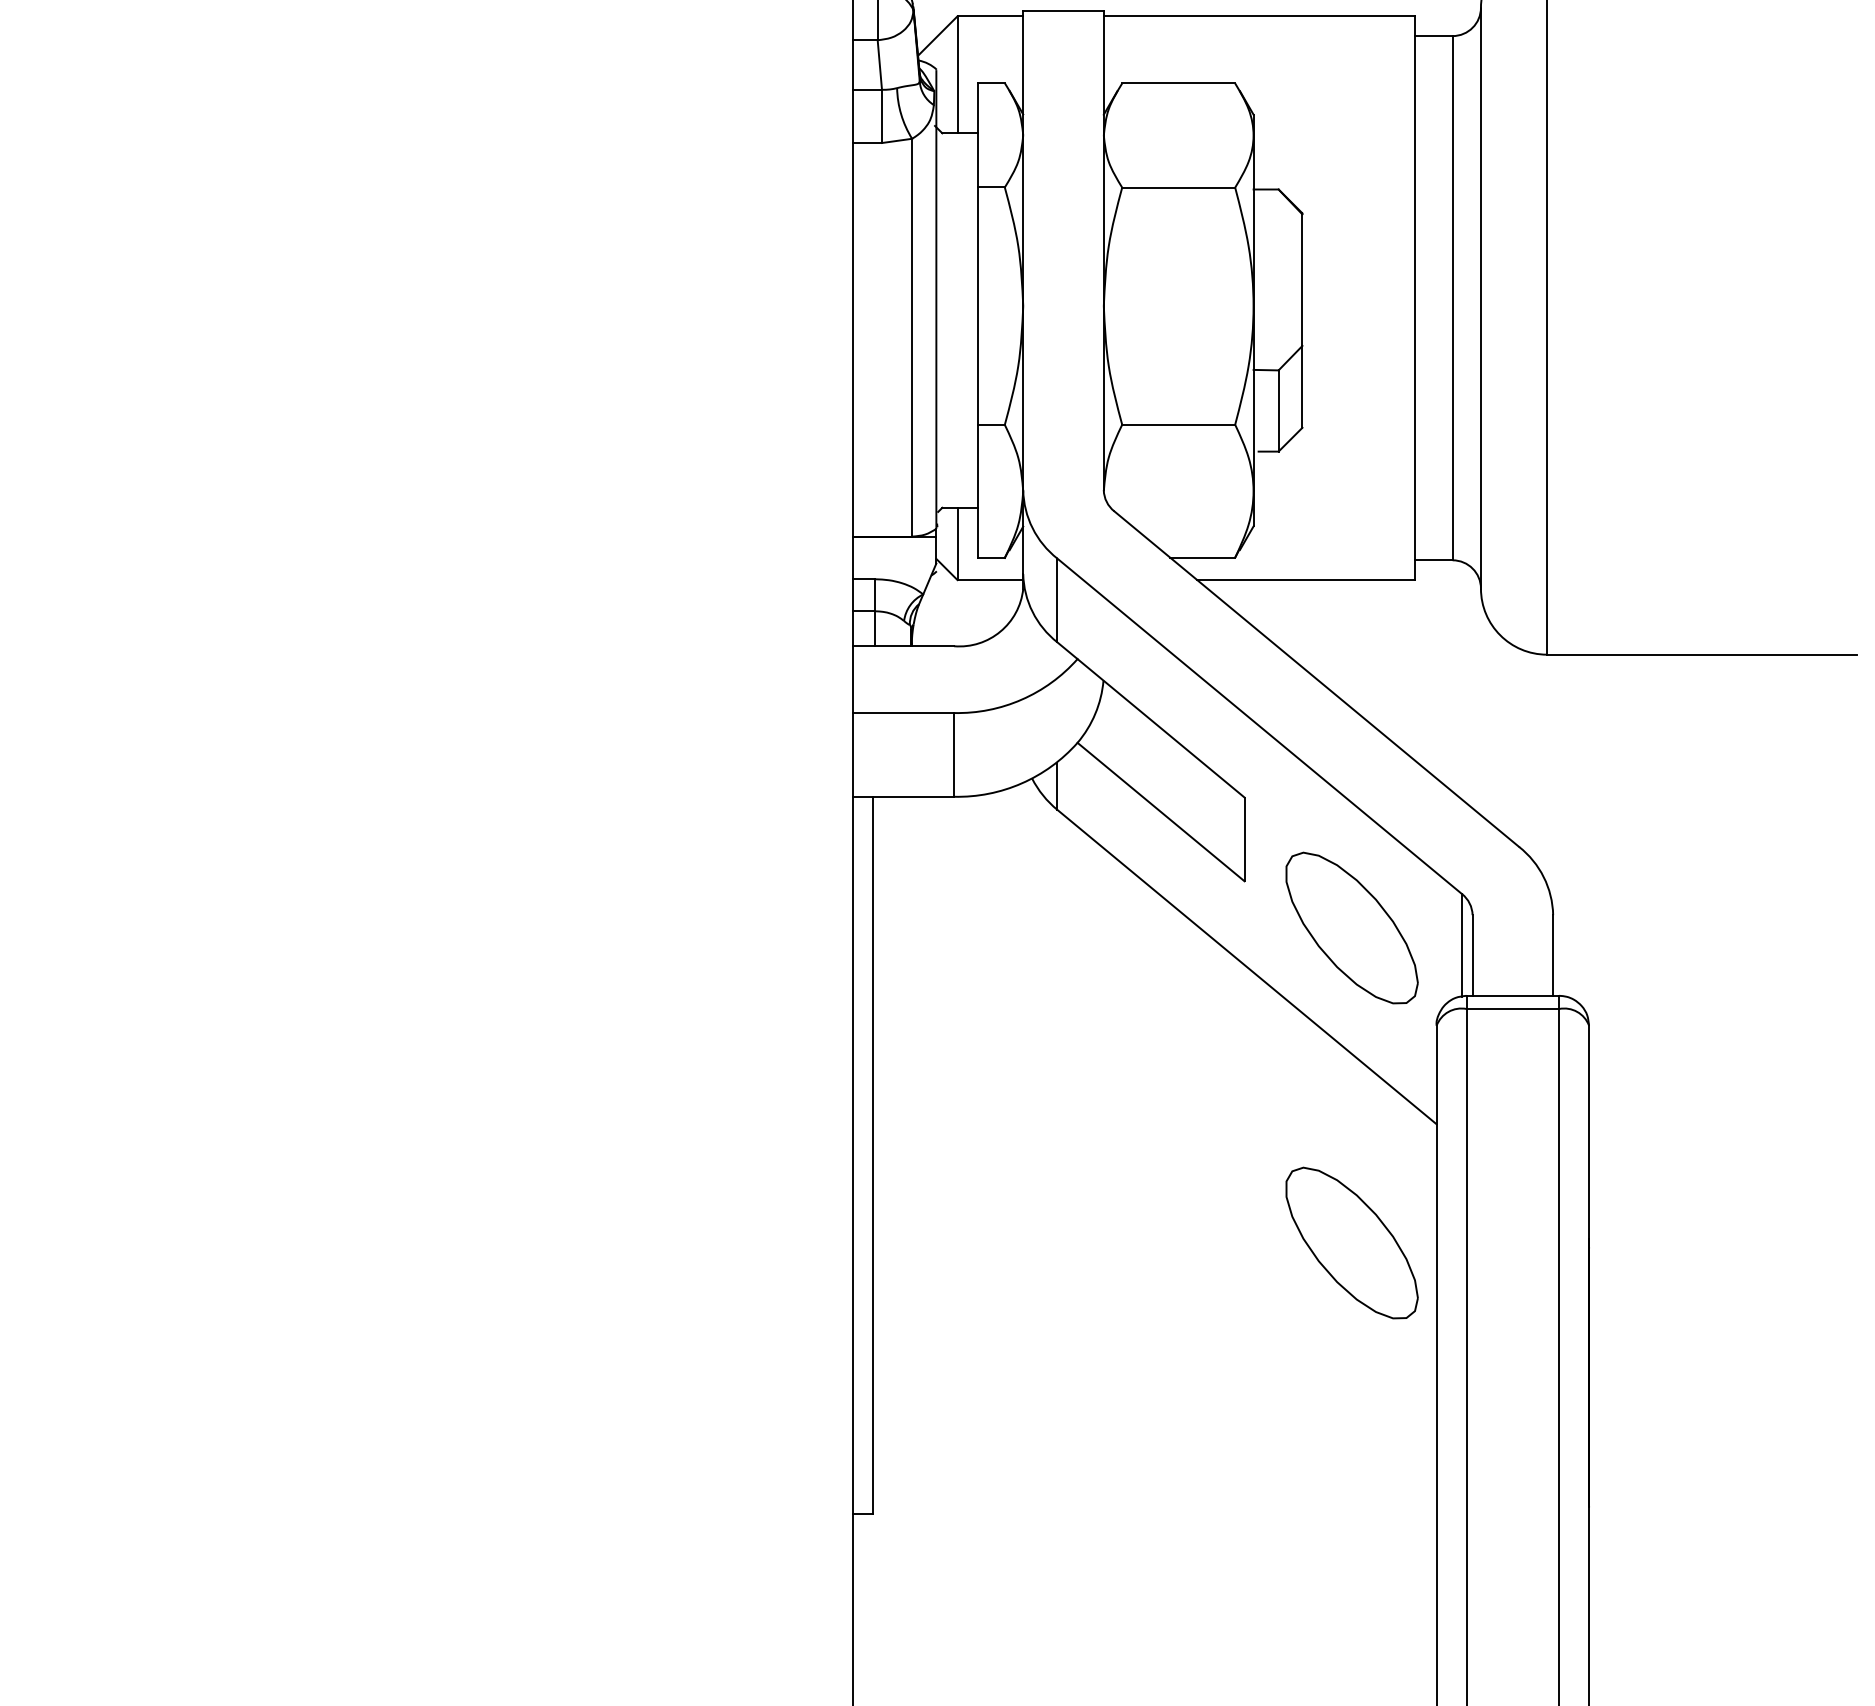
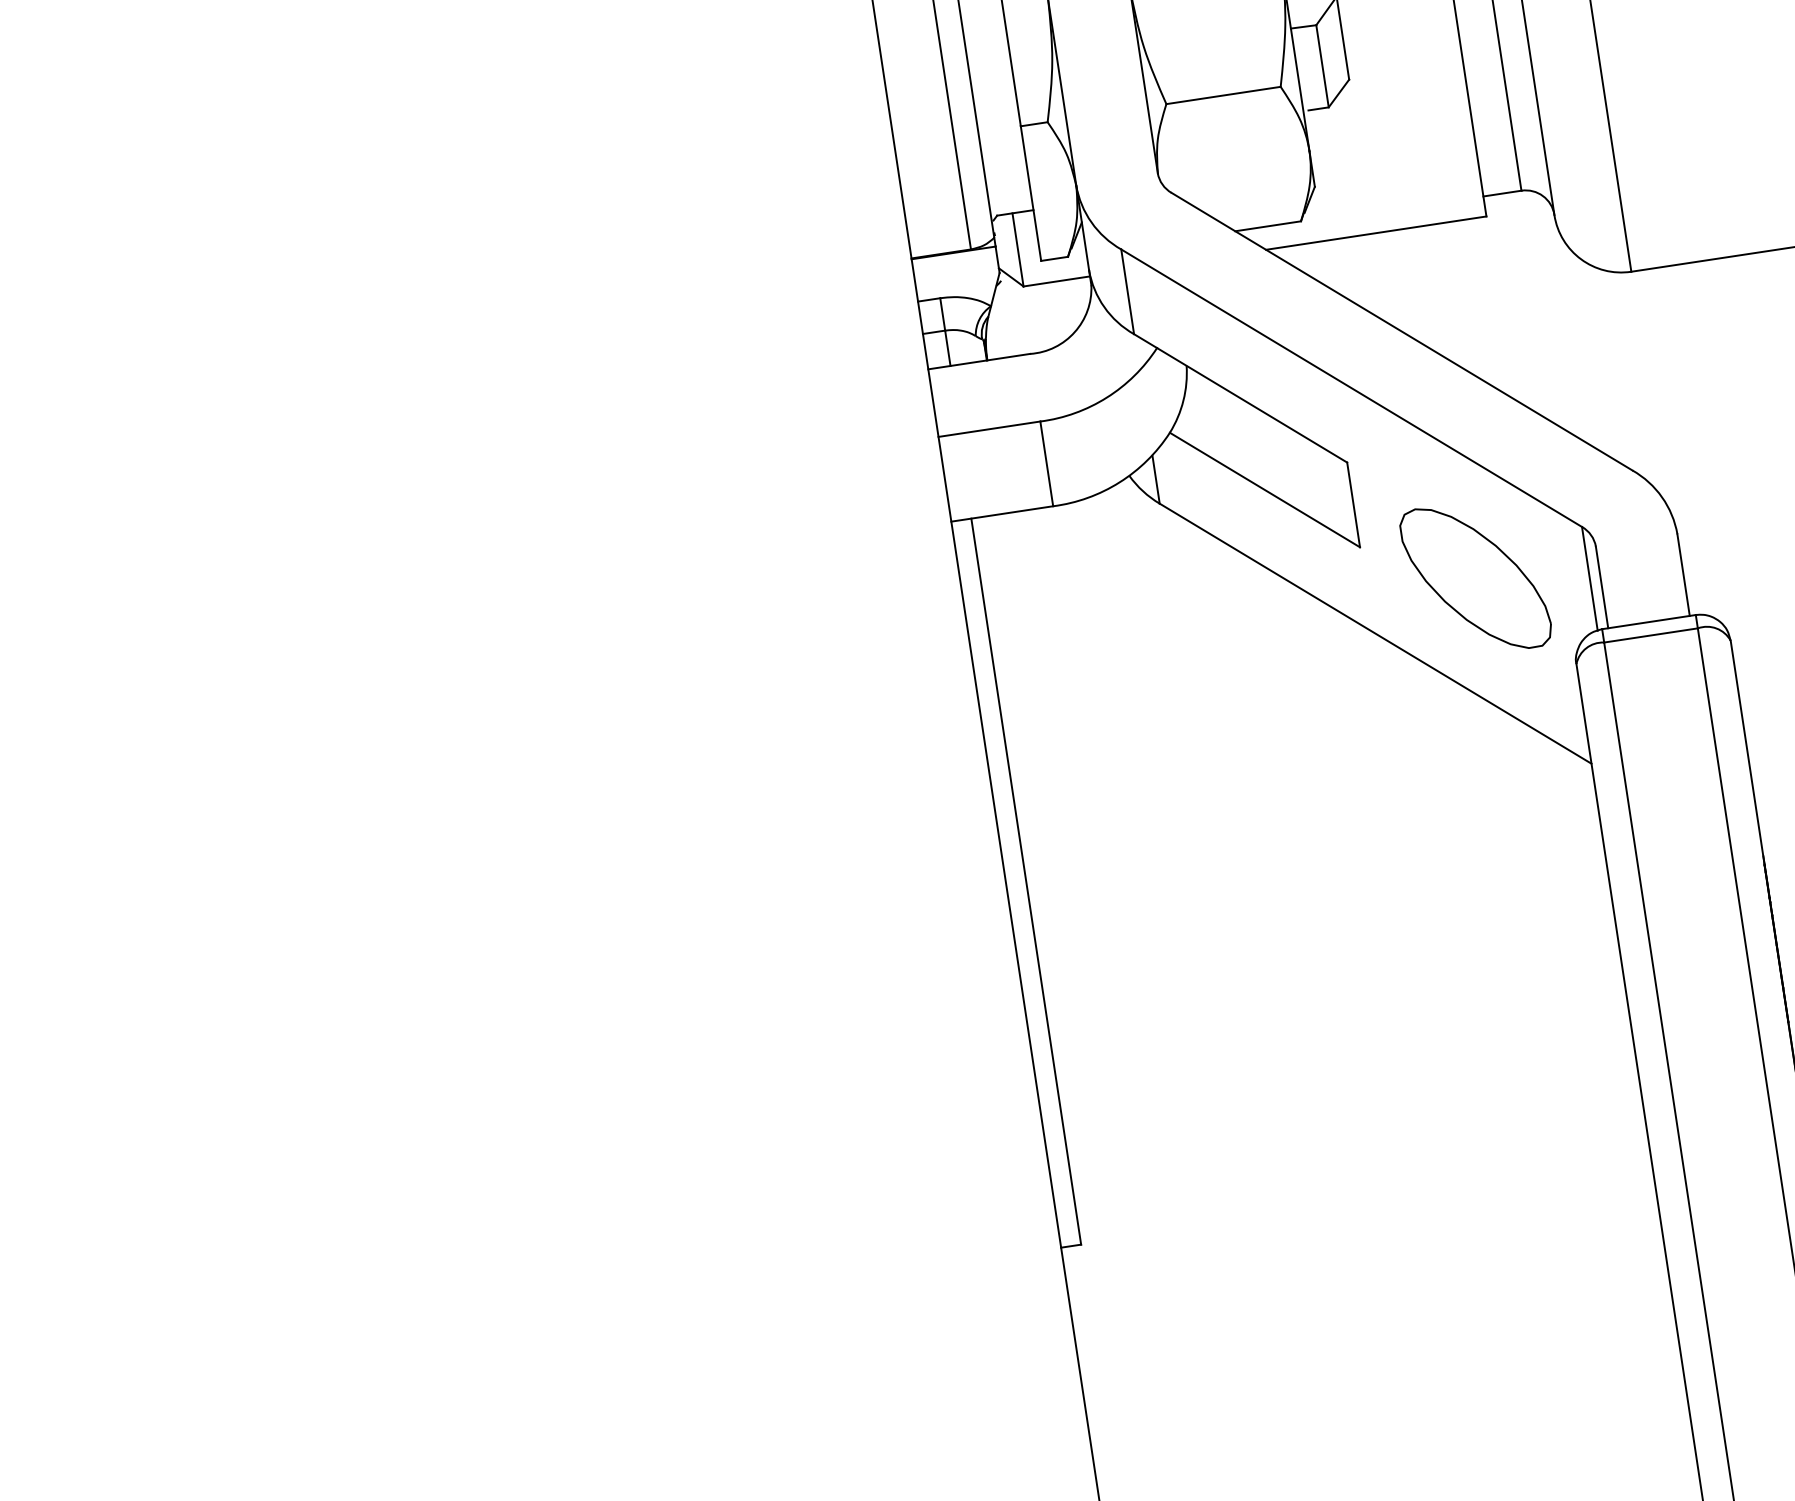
part: (1351, 1242) -> (1523, 896), removed

